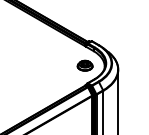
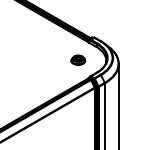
part: (85, 64) -> (78, 59), moved

